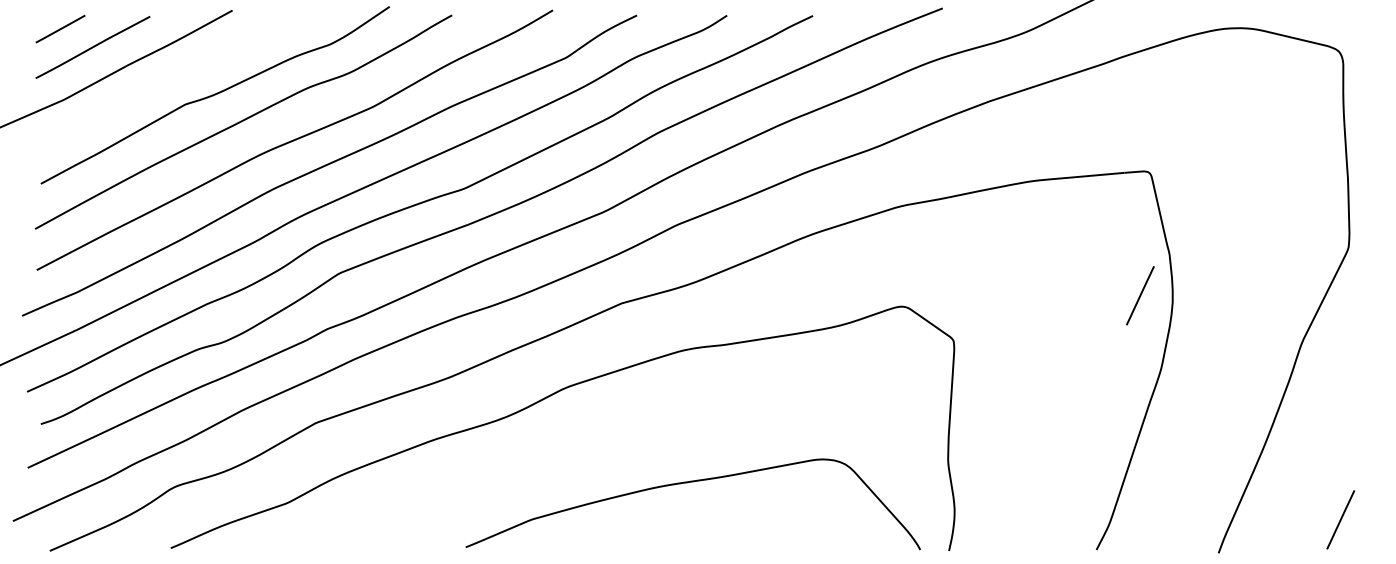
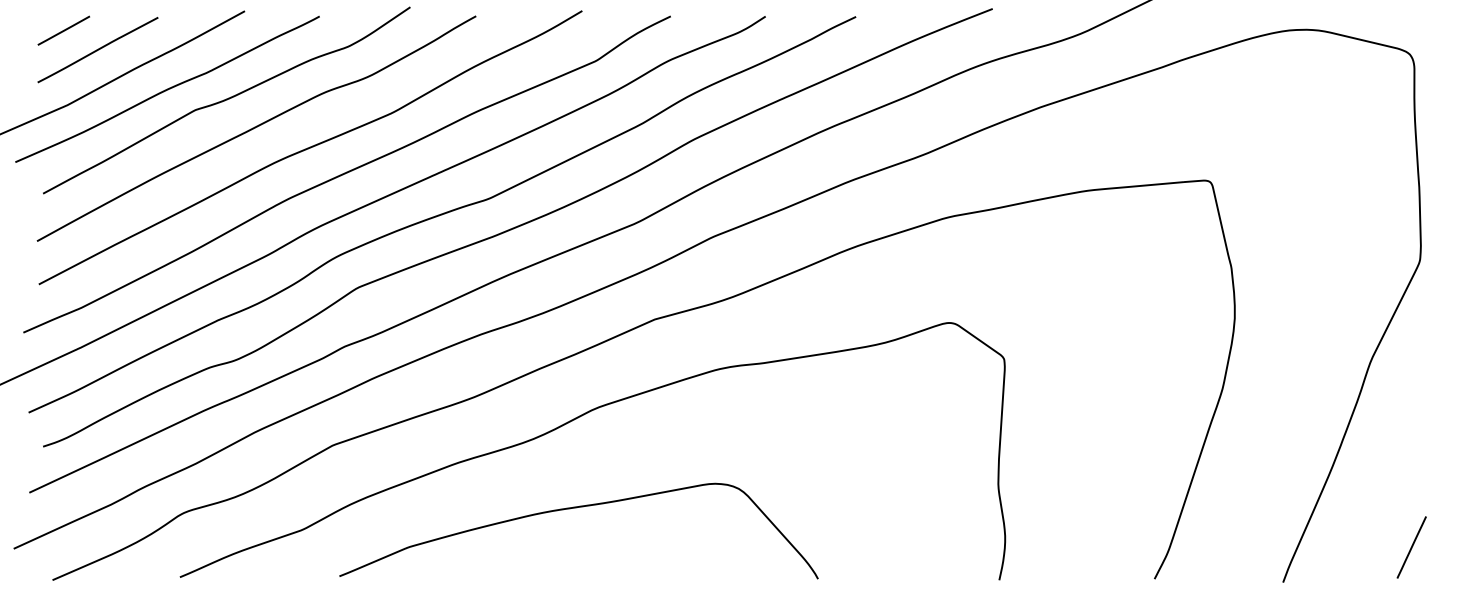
curve: (158, 83) -> (167, 88), added
line: (1140, 295) -> (1200, 311), removed
curve: (690, 482) -> (576, 508), moved

